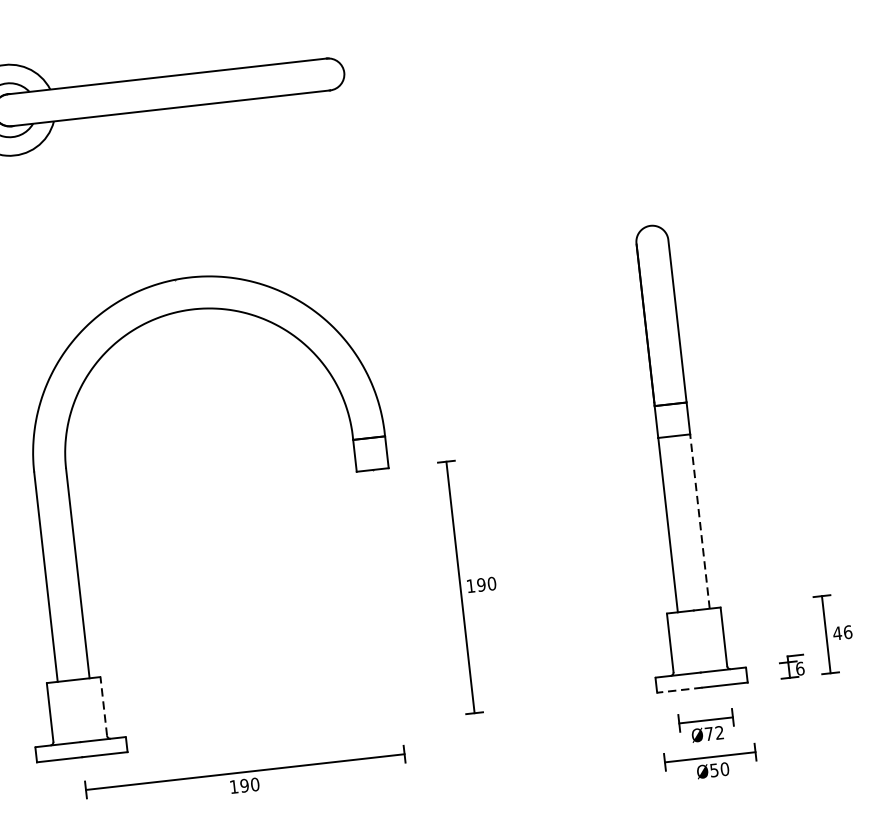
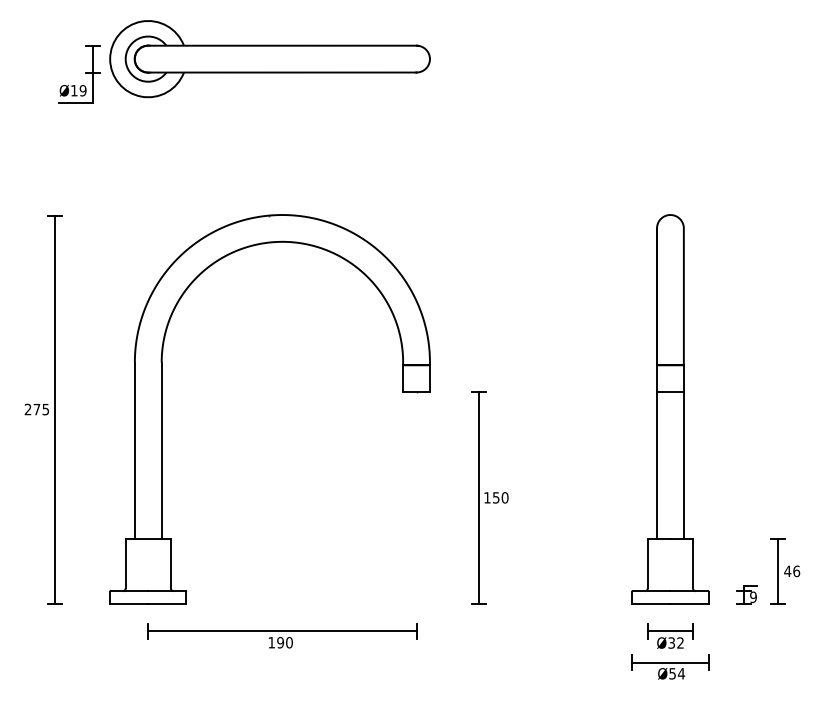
line: (699, 521) -> (683, 465), dashed -> solid
text: (480, 584) -> (495, 497), 190 -> 150
text: (800, 669) -> (753, 597), 6 -> 9
line: (678, 689) -> (650, 603), dashed -> solid
line: (103, 706) -> (170, 563), dashed -> solid
text: (708, 733) -> (671, 642), Ø72 -> Ø32
text: (724, 768) -> (681, 673), Ø50 -> Ø54

